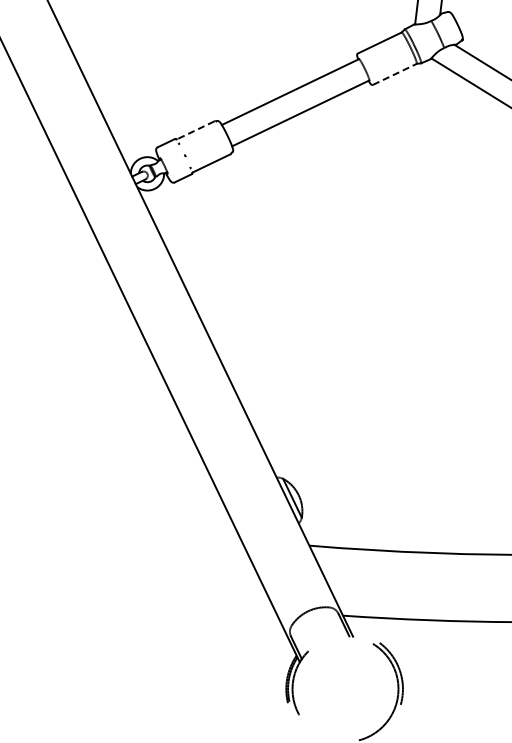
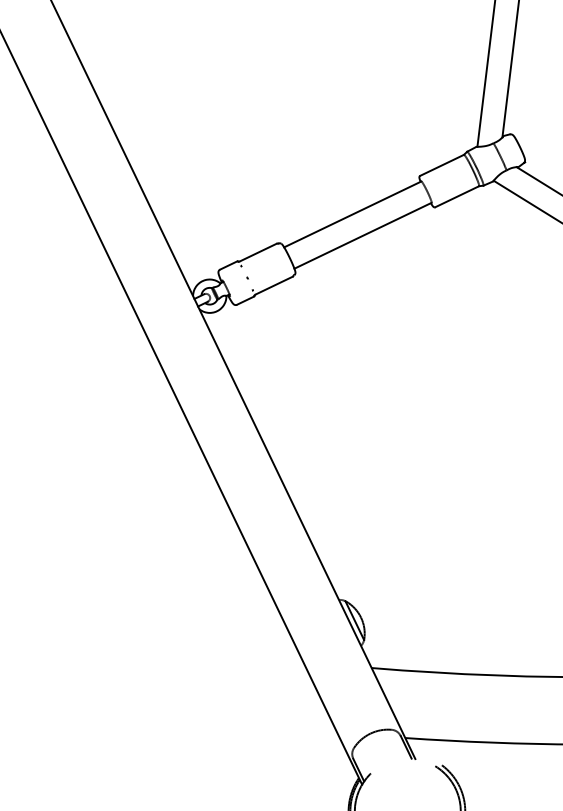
line: (395, 74) -> (457, 196), dashed -> solid
line: (195, 130) -> (257, 252), dashed -> solid

